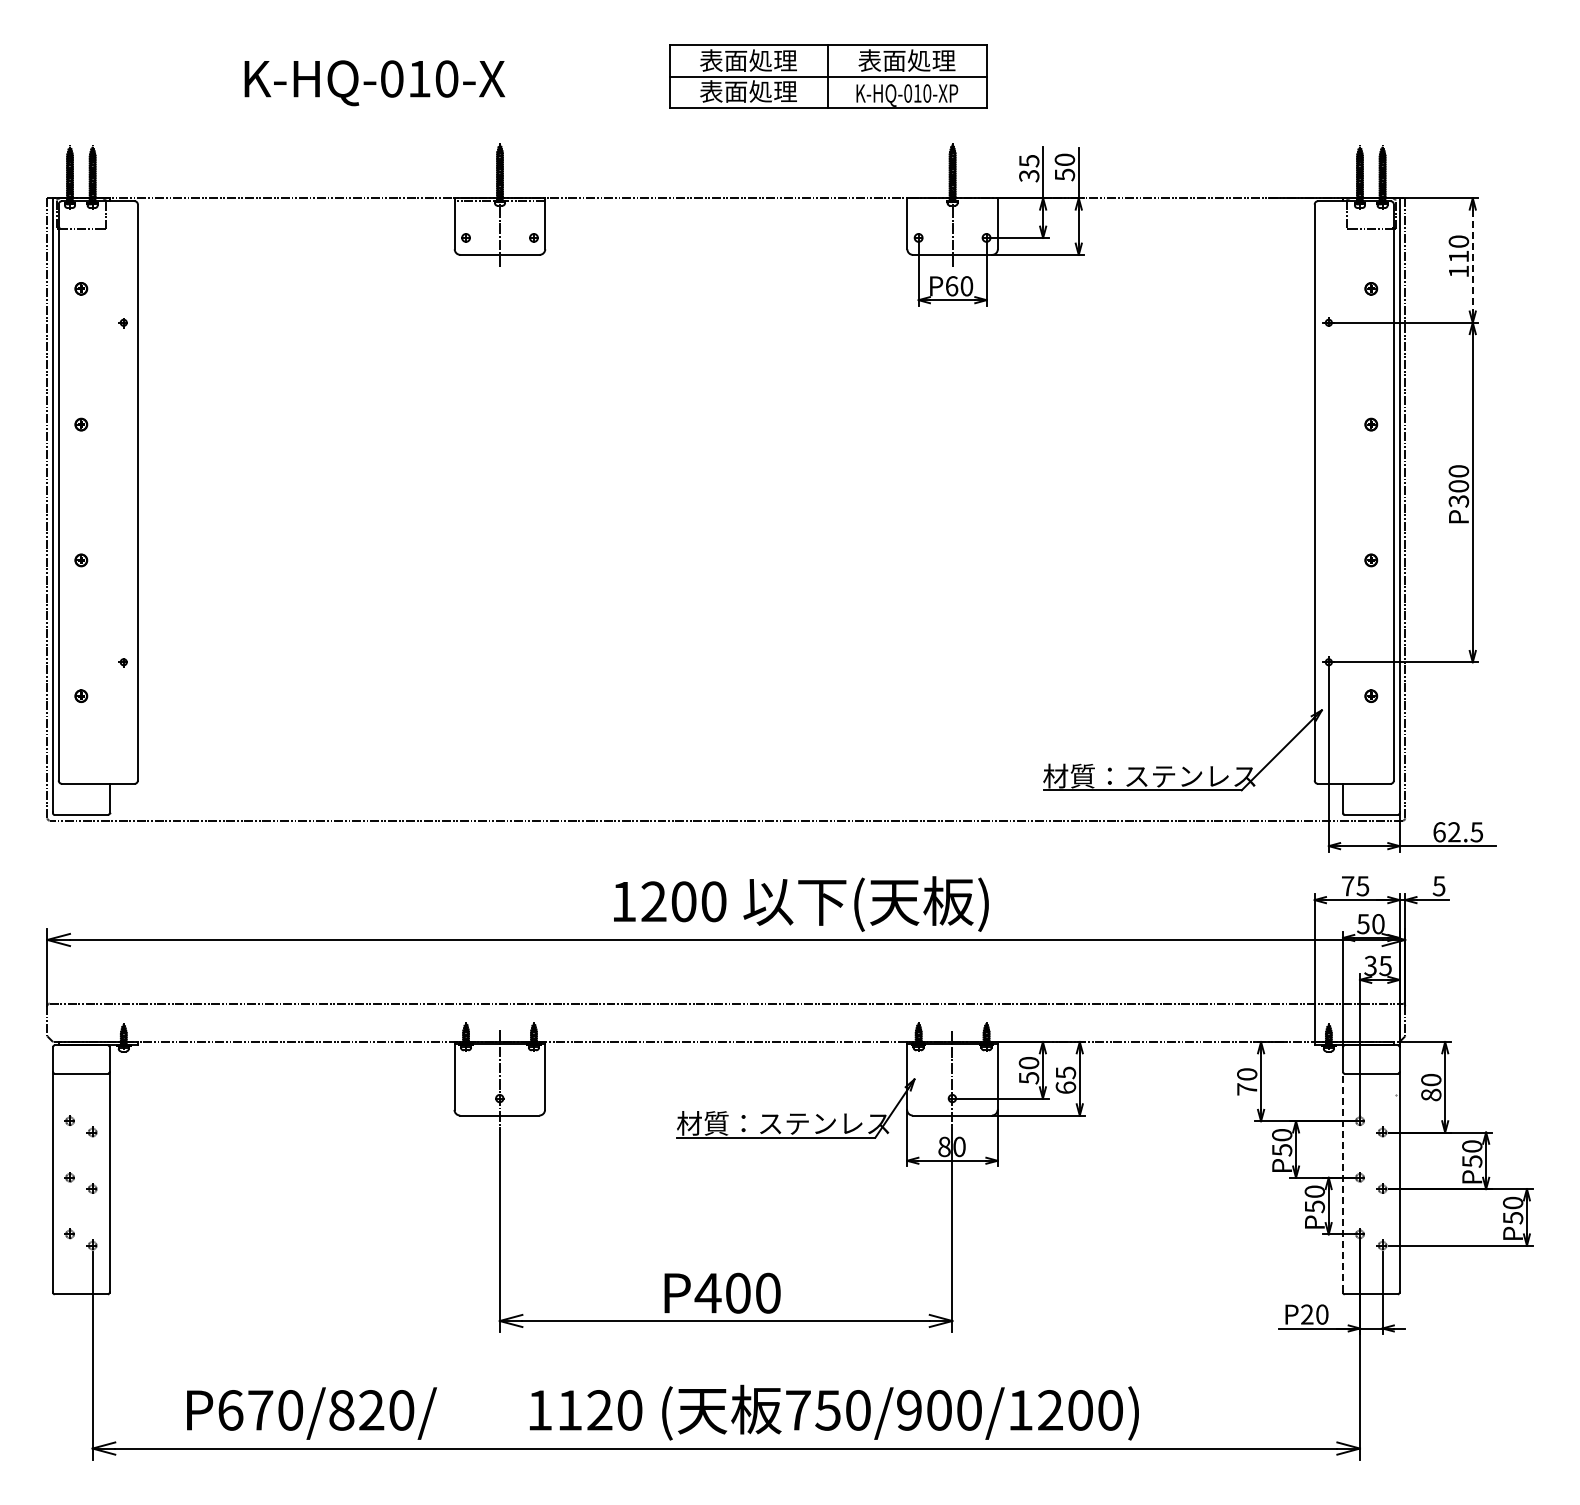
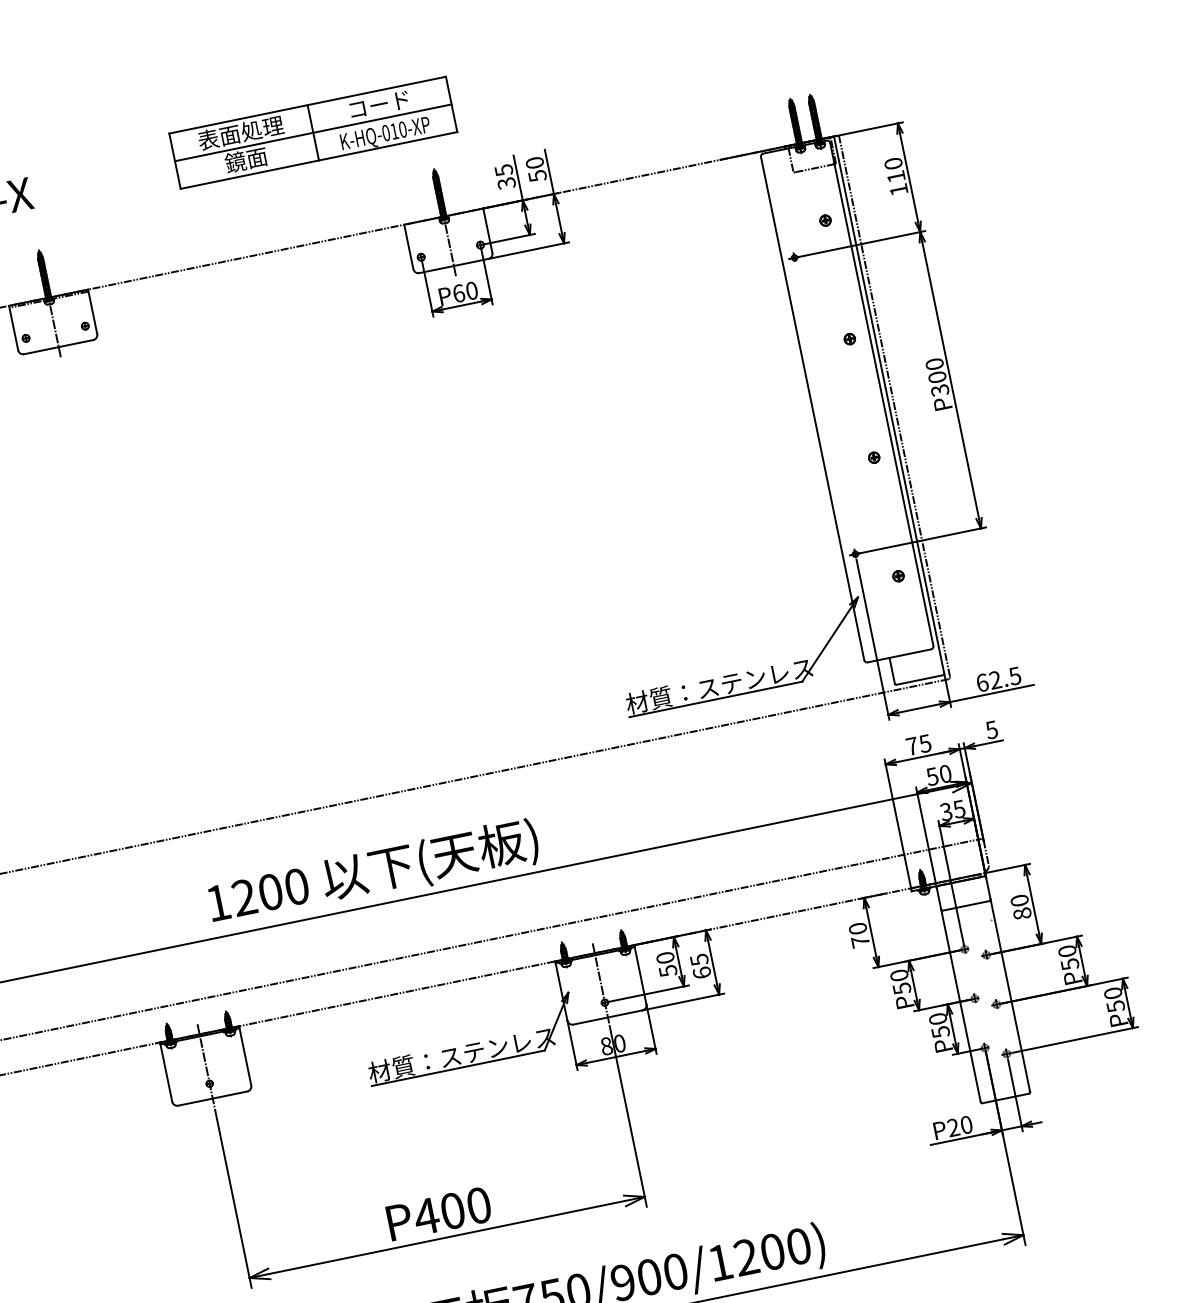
text: (906, 60) -> (378, 104), 表面処理 -> コード
text: (748, 91) -> (246, 159), 表面処理 -> 鏡面
line: (1472, 260) -> (908, 177), dashed -> solid
text: (801, 903) -> (373, 872), moved
line: (1342, 1181) -> (960, 1005), dashed -> solid

